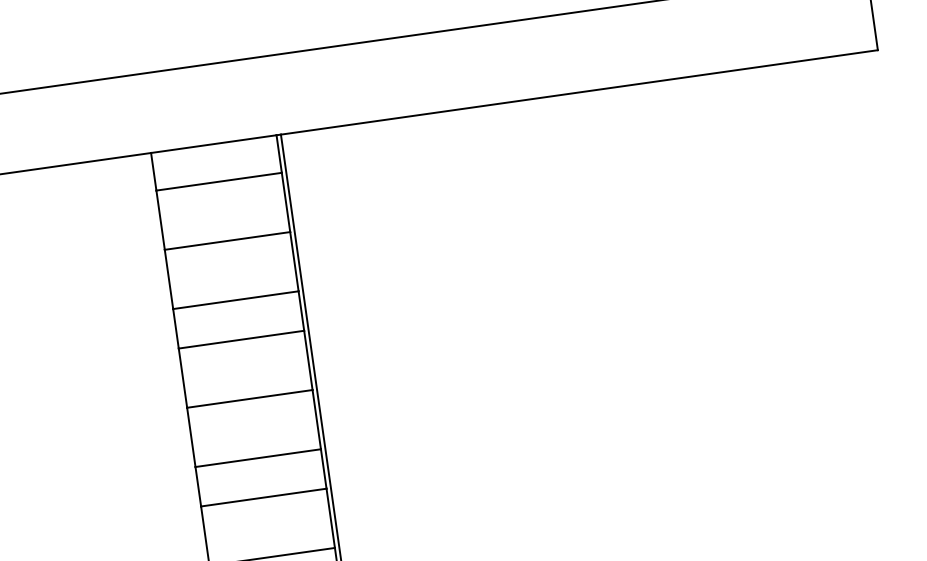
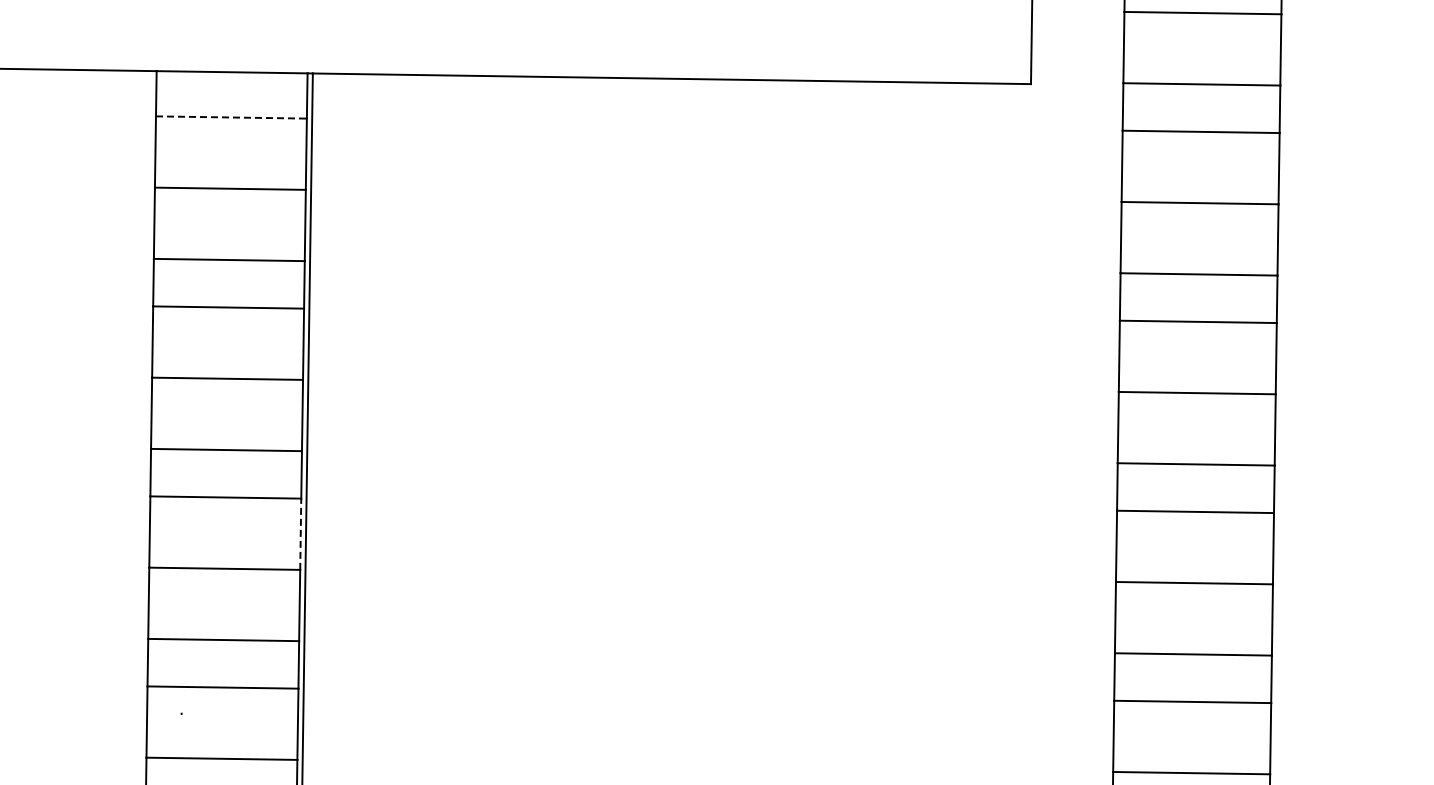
line: (219, 181) -> (231, 117), solid -> dashed
line: (330, 518) -> (300, 534), solid -> dashed

